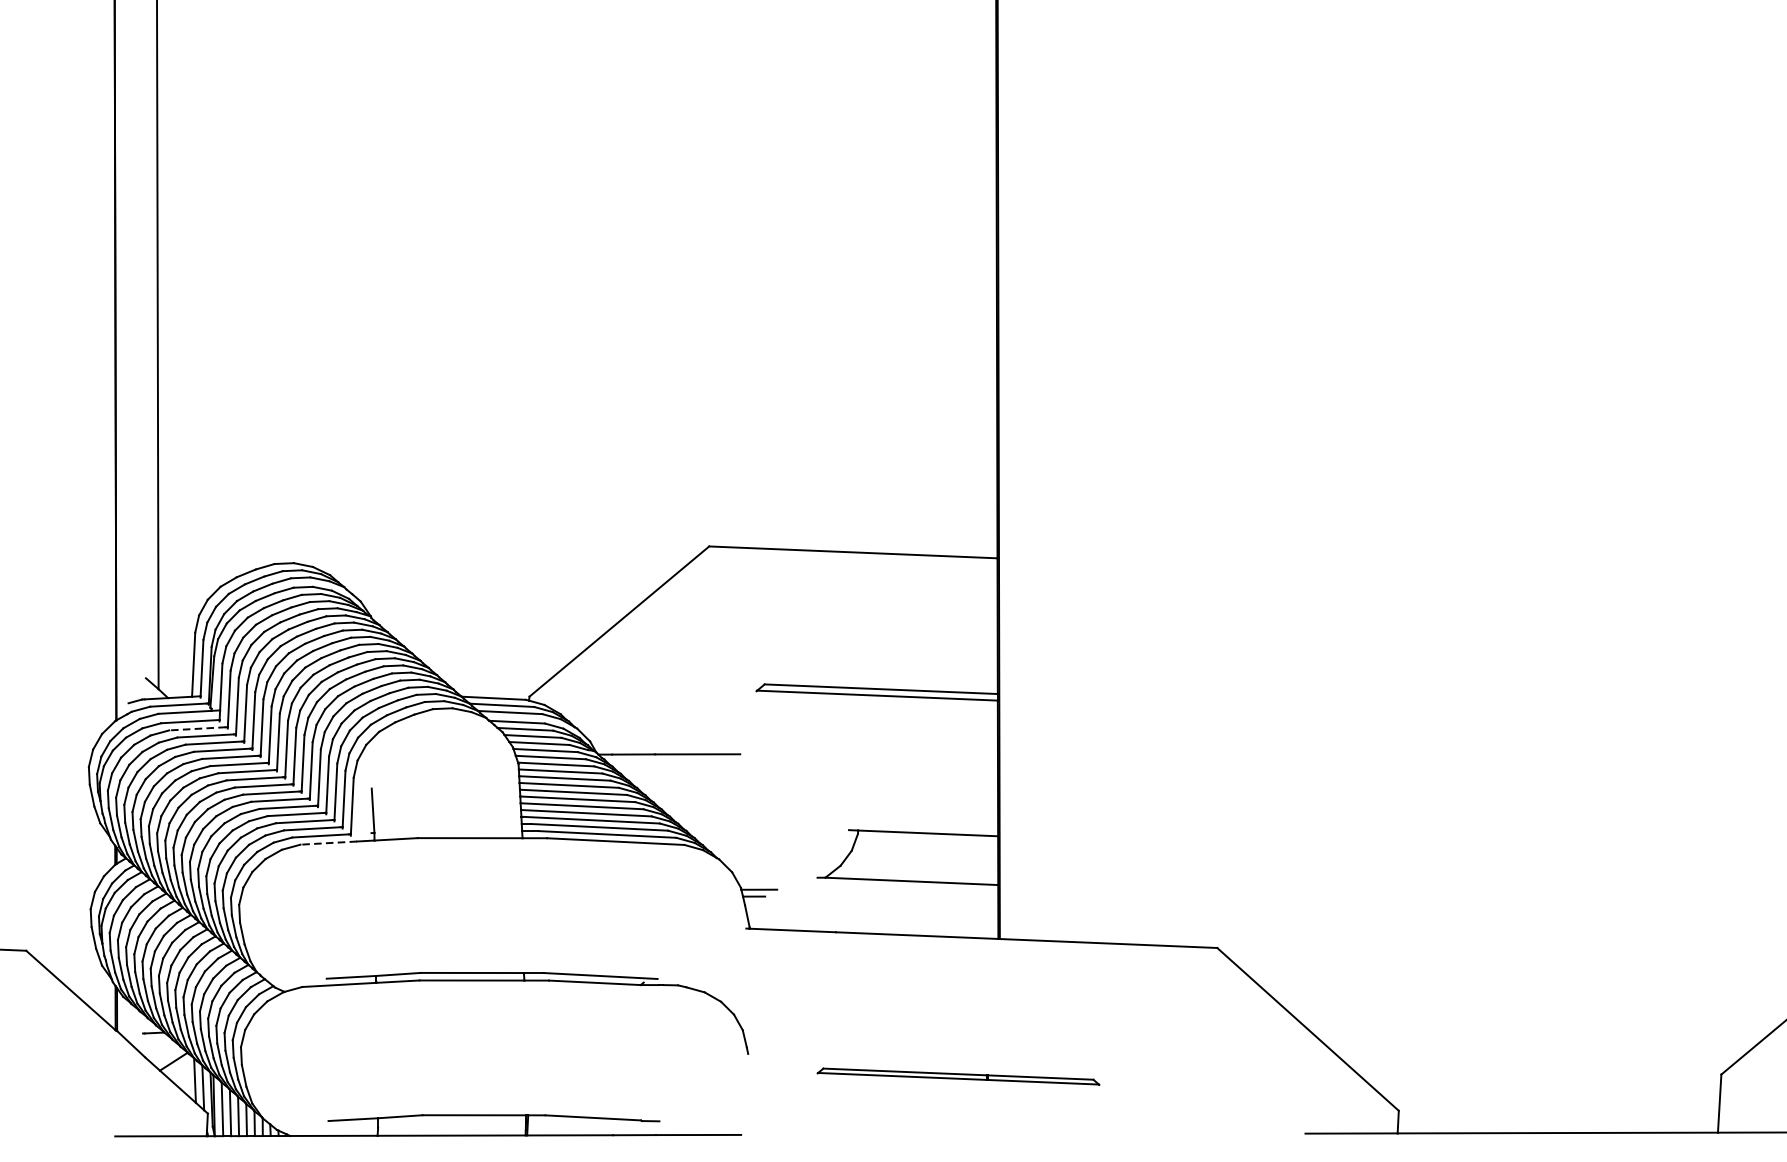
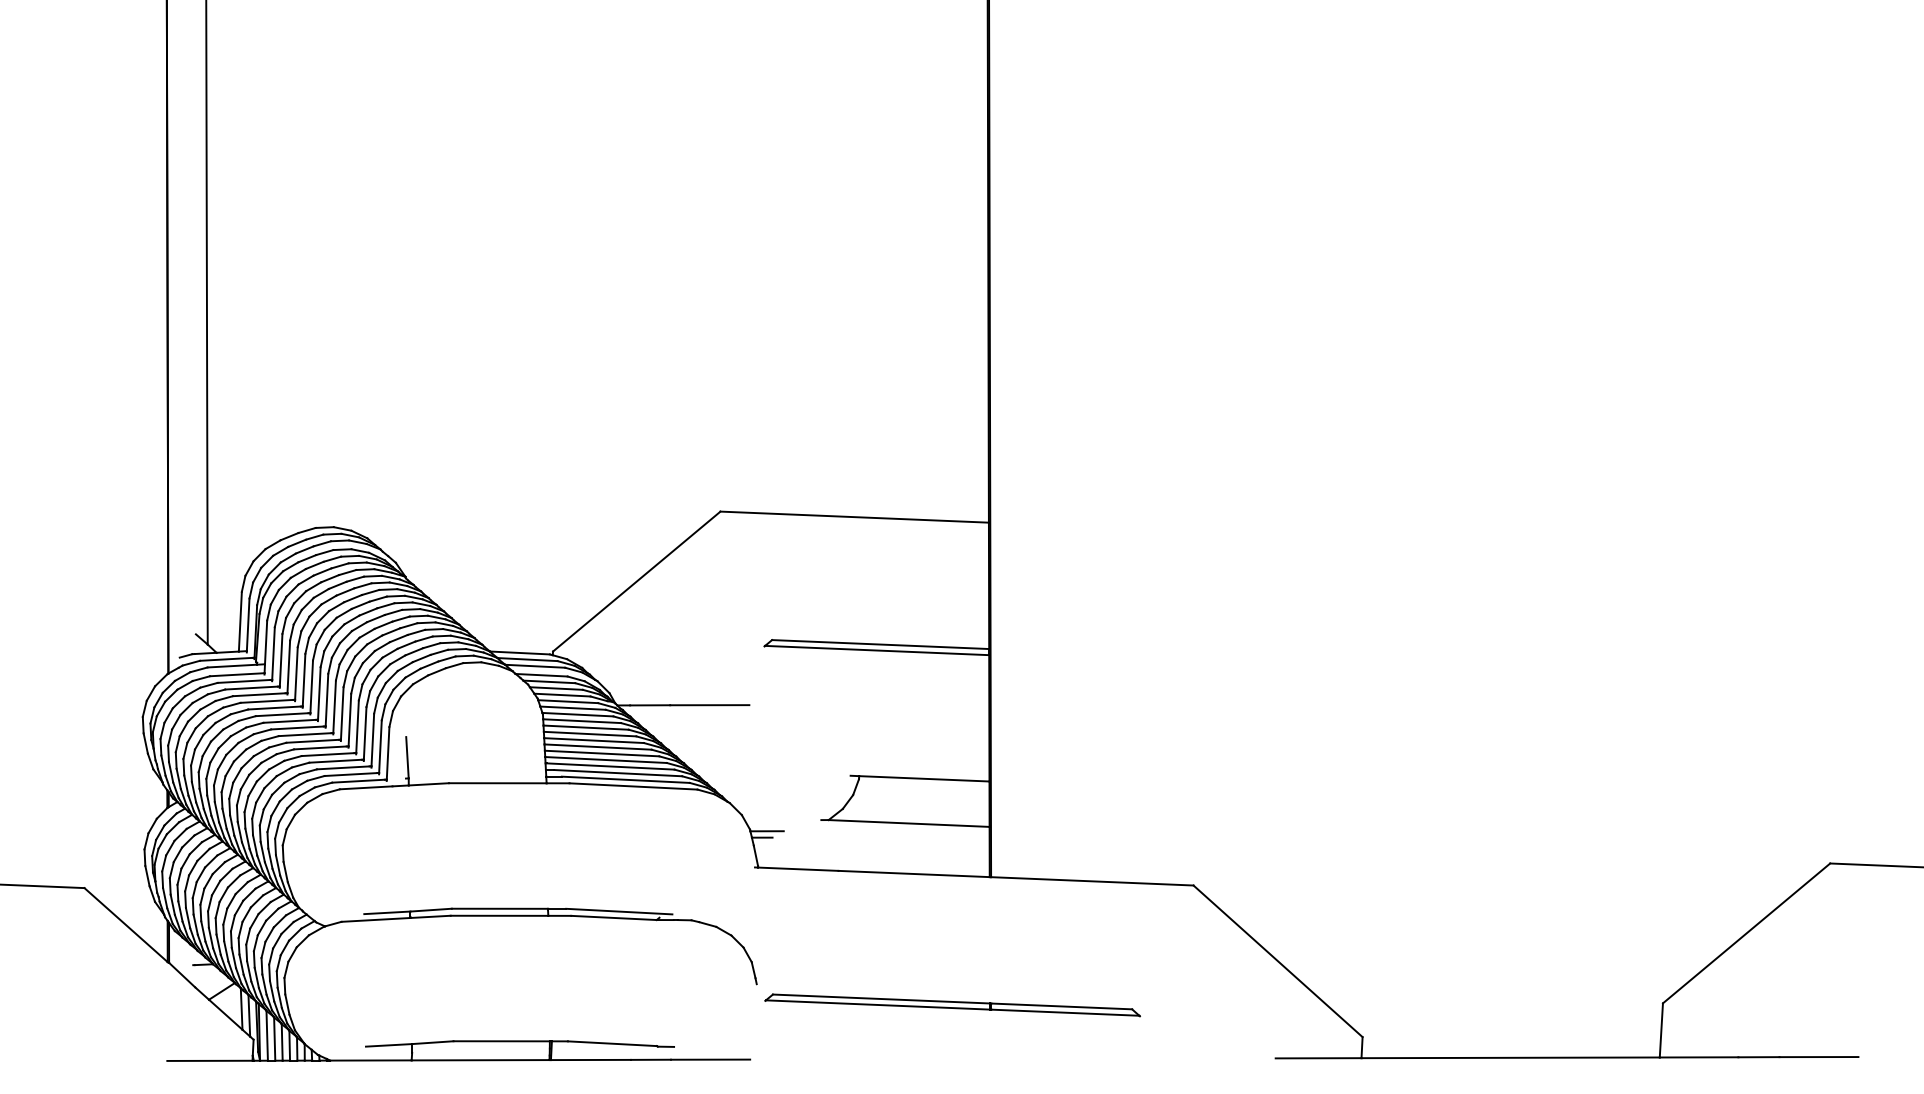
line: (197, 728) -> (243, 681), dashed -> solid
line: (328, 842) -> (365, 787), dashed -> solid
part: (958, 1076) -> (952, 1005), size x1.43

